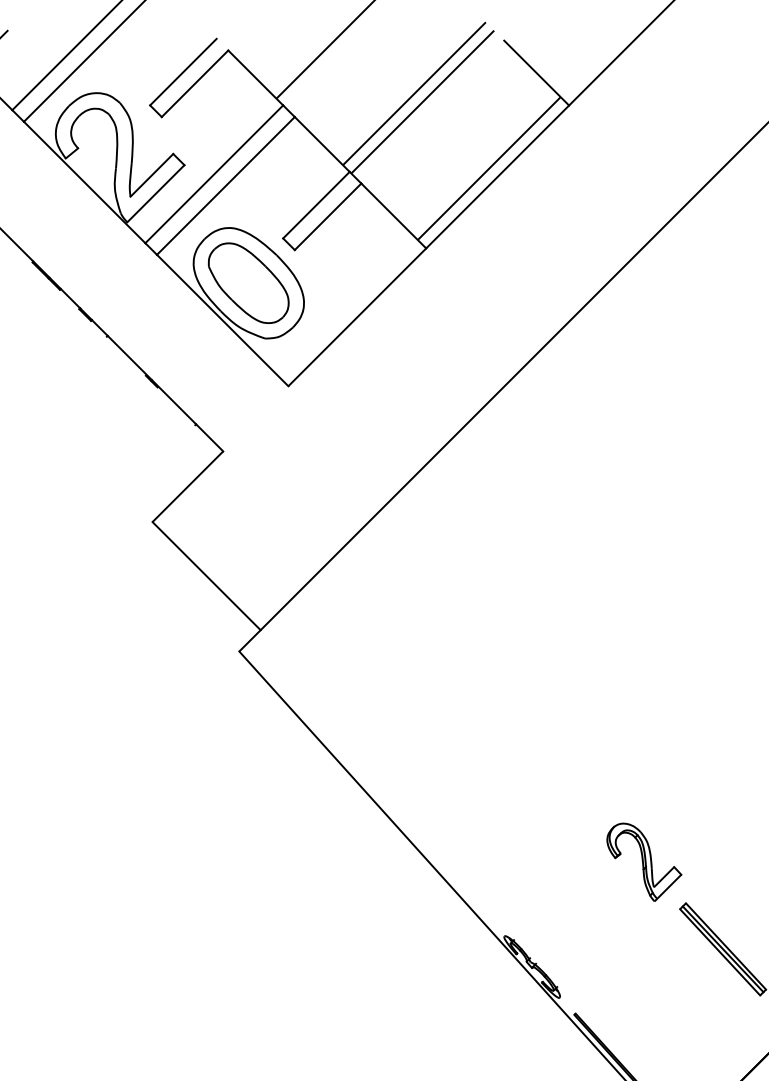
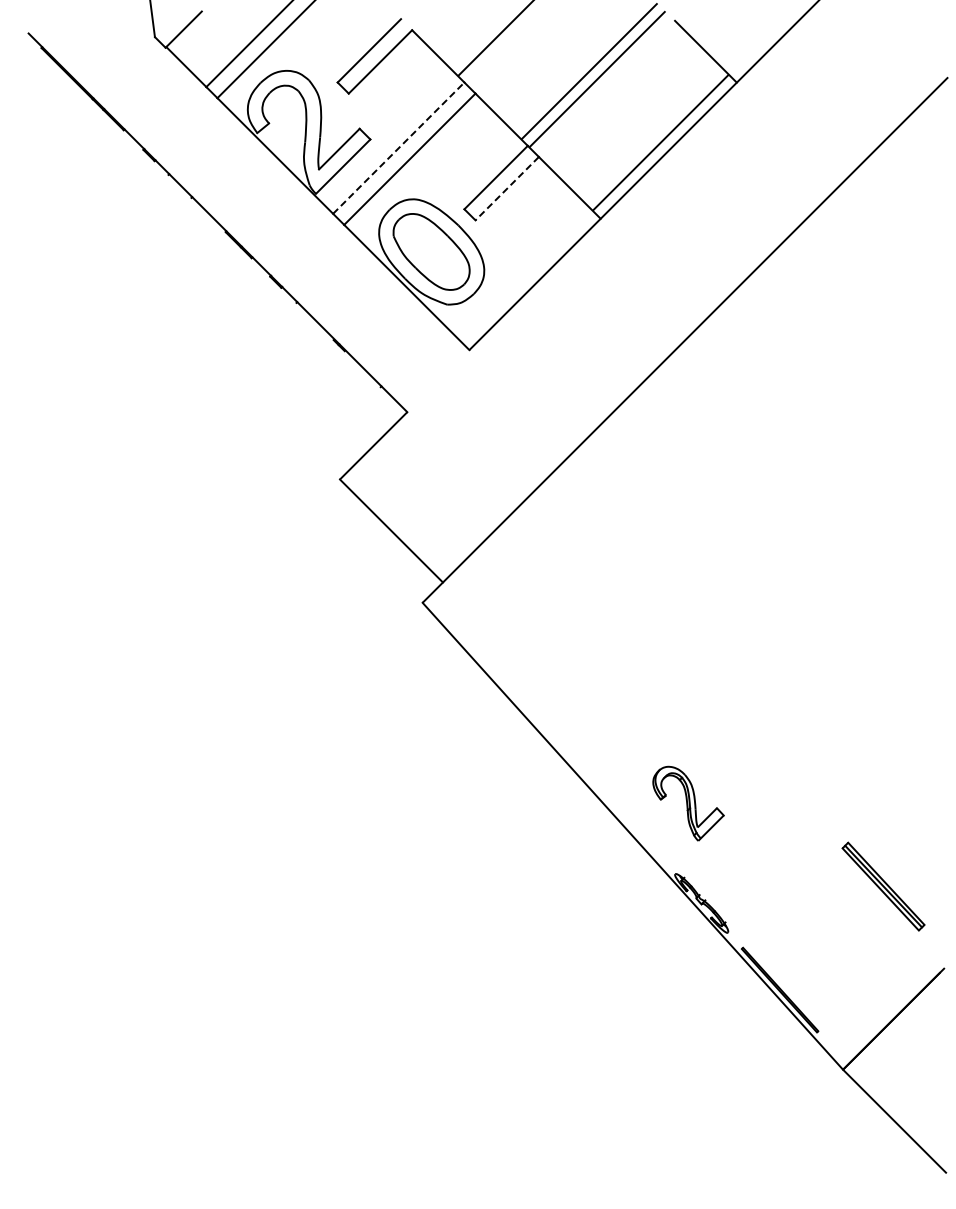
line: (213, 174) -> (398, 148), solid -> dashed
line: (328, 216) -> (507, 188), solid -> dashed
part: (644, 862) -> (688, 803), moved

